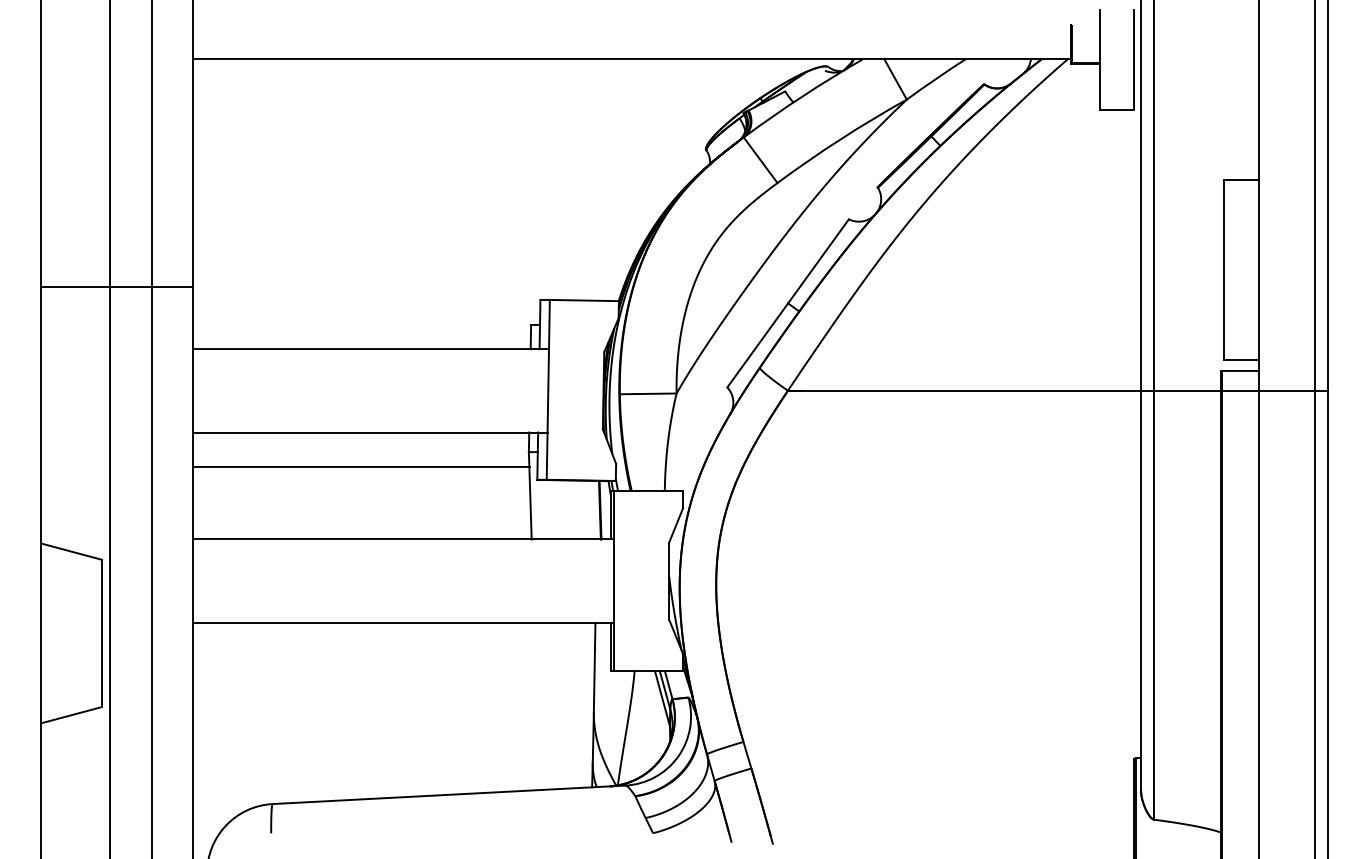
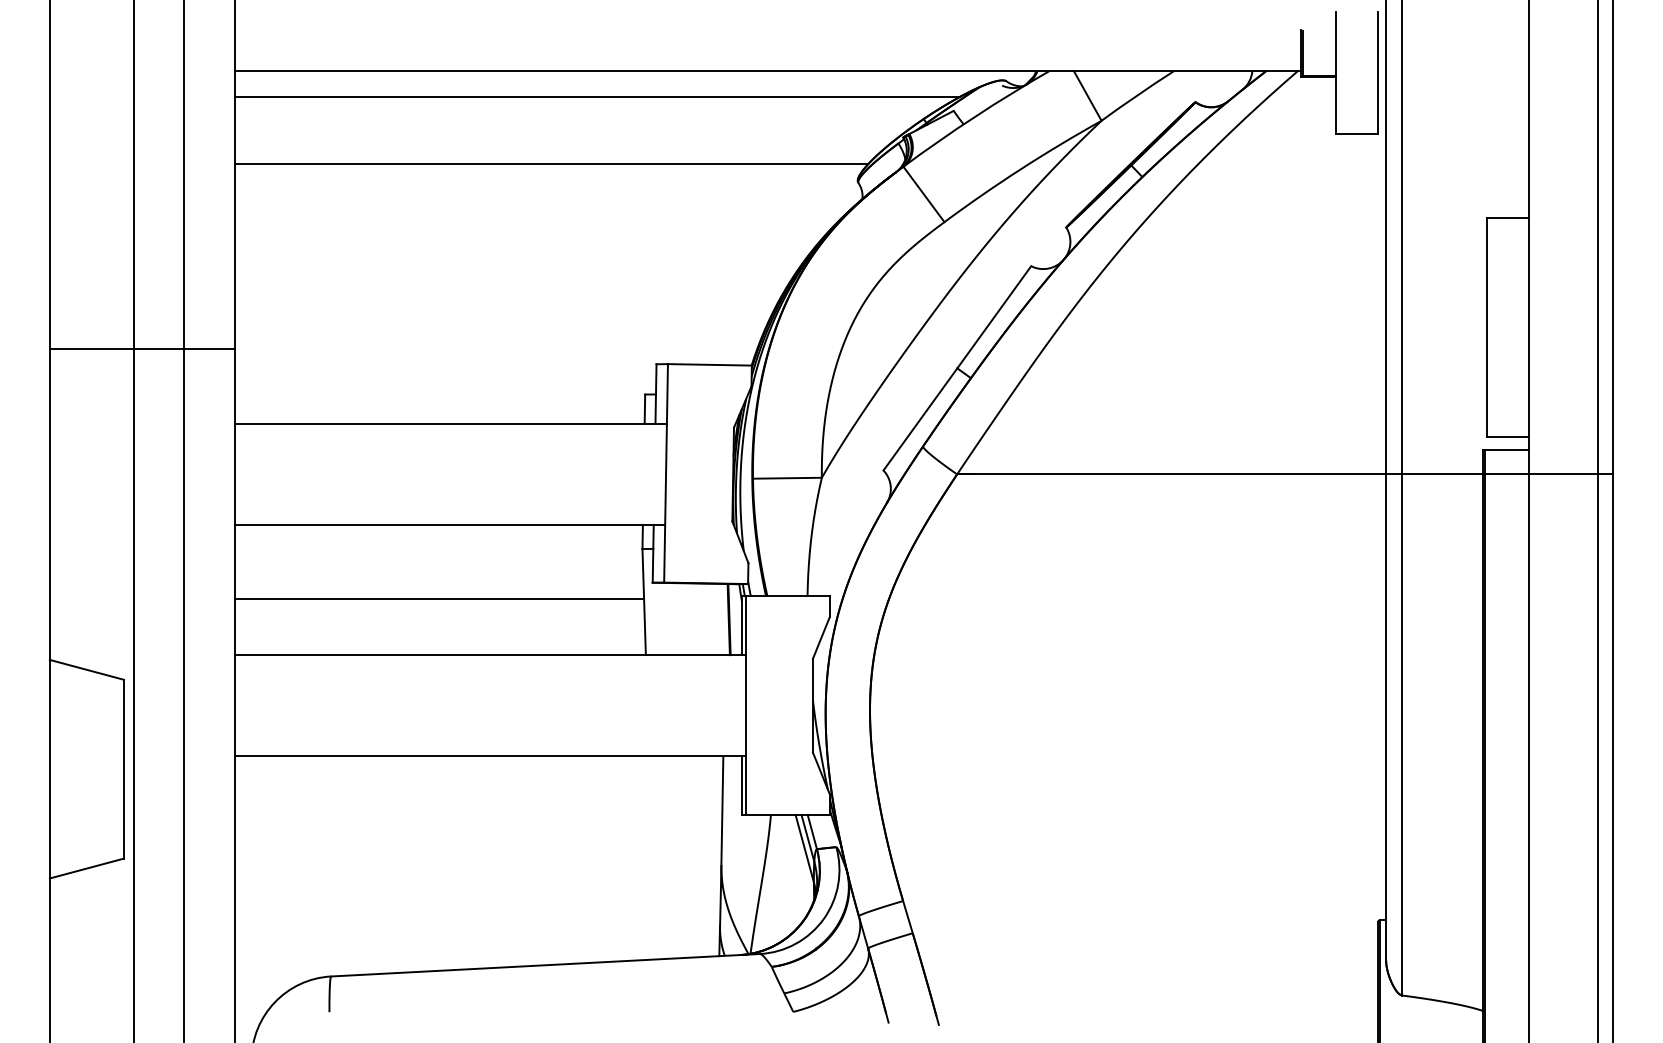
line: (491, 79) -> (597, 96), added
line: (453, 135) -> (550, 164), added
line: (361, 467) -> (439, 599), moved

